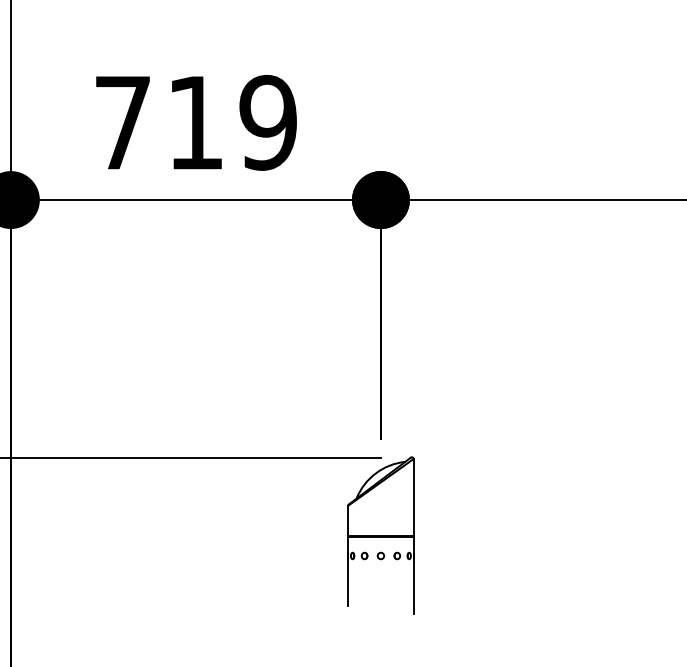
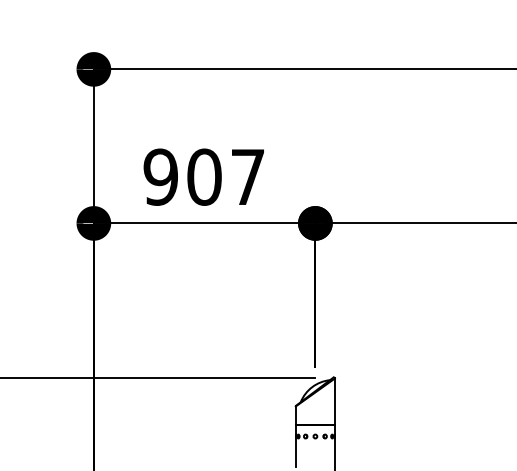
text: (195, 121) -> (204, 176), 719 -> 907

